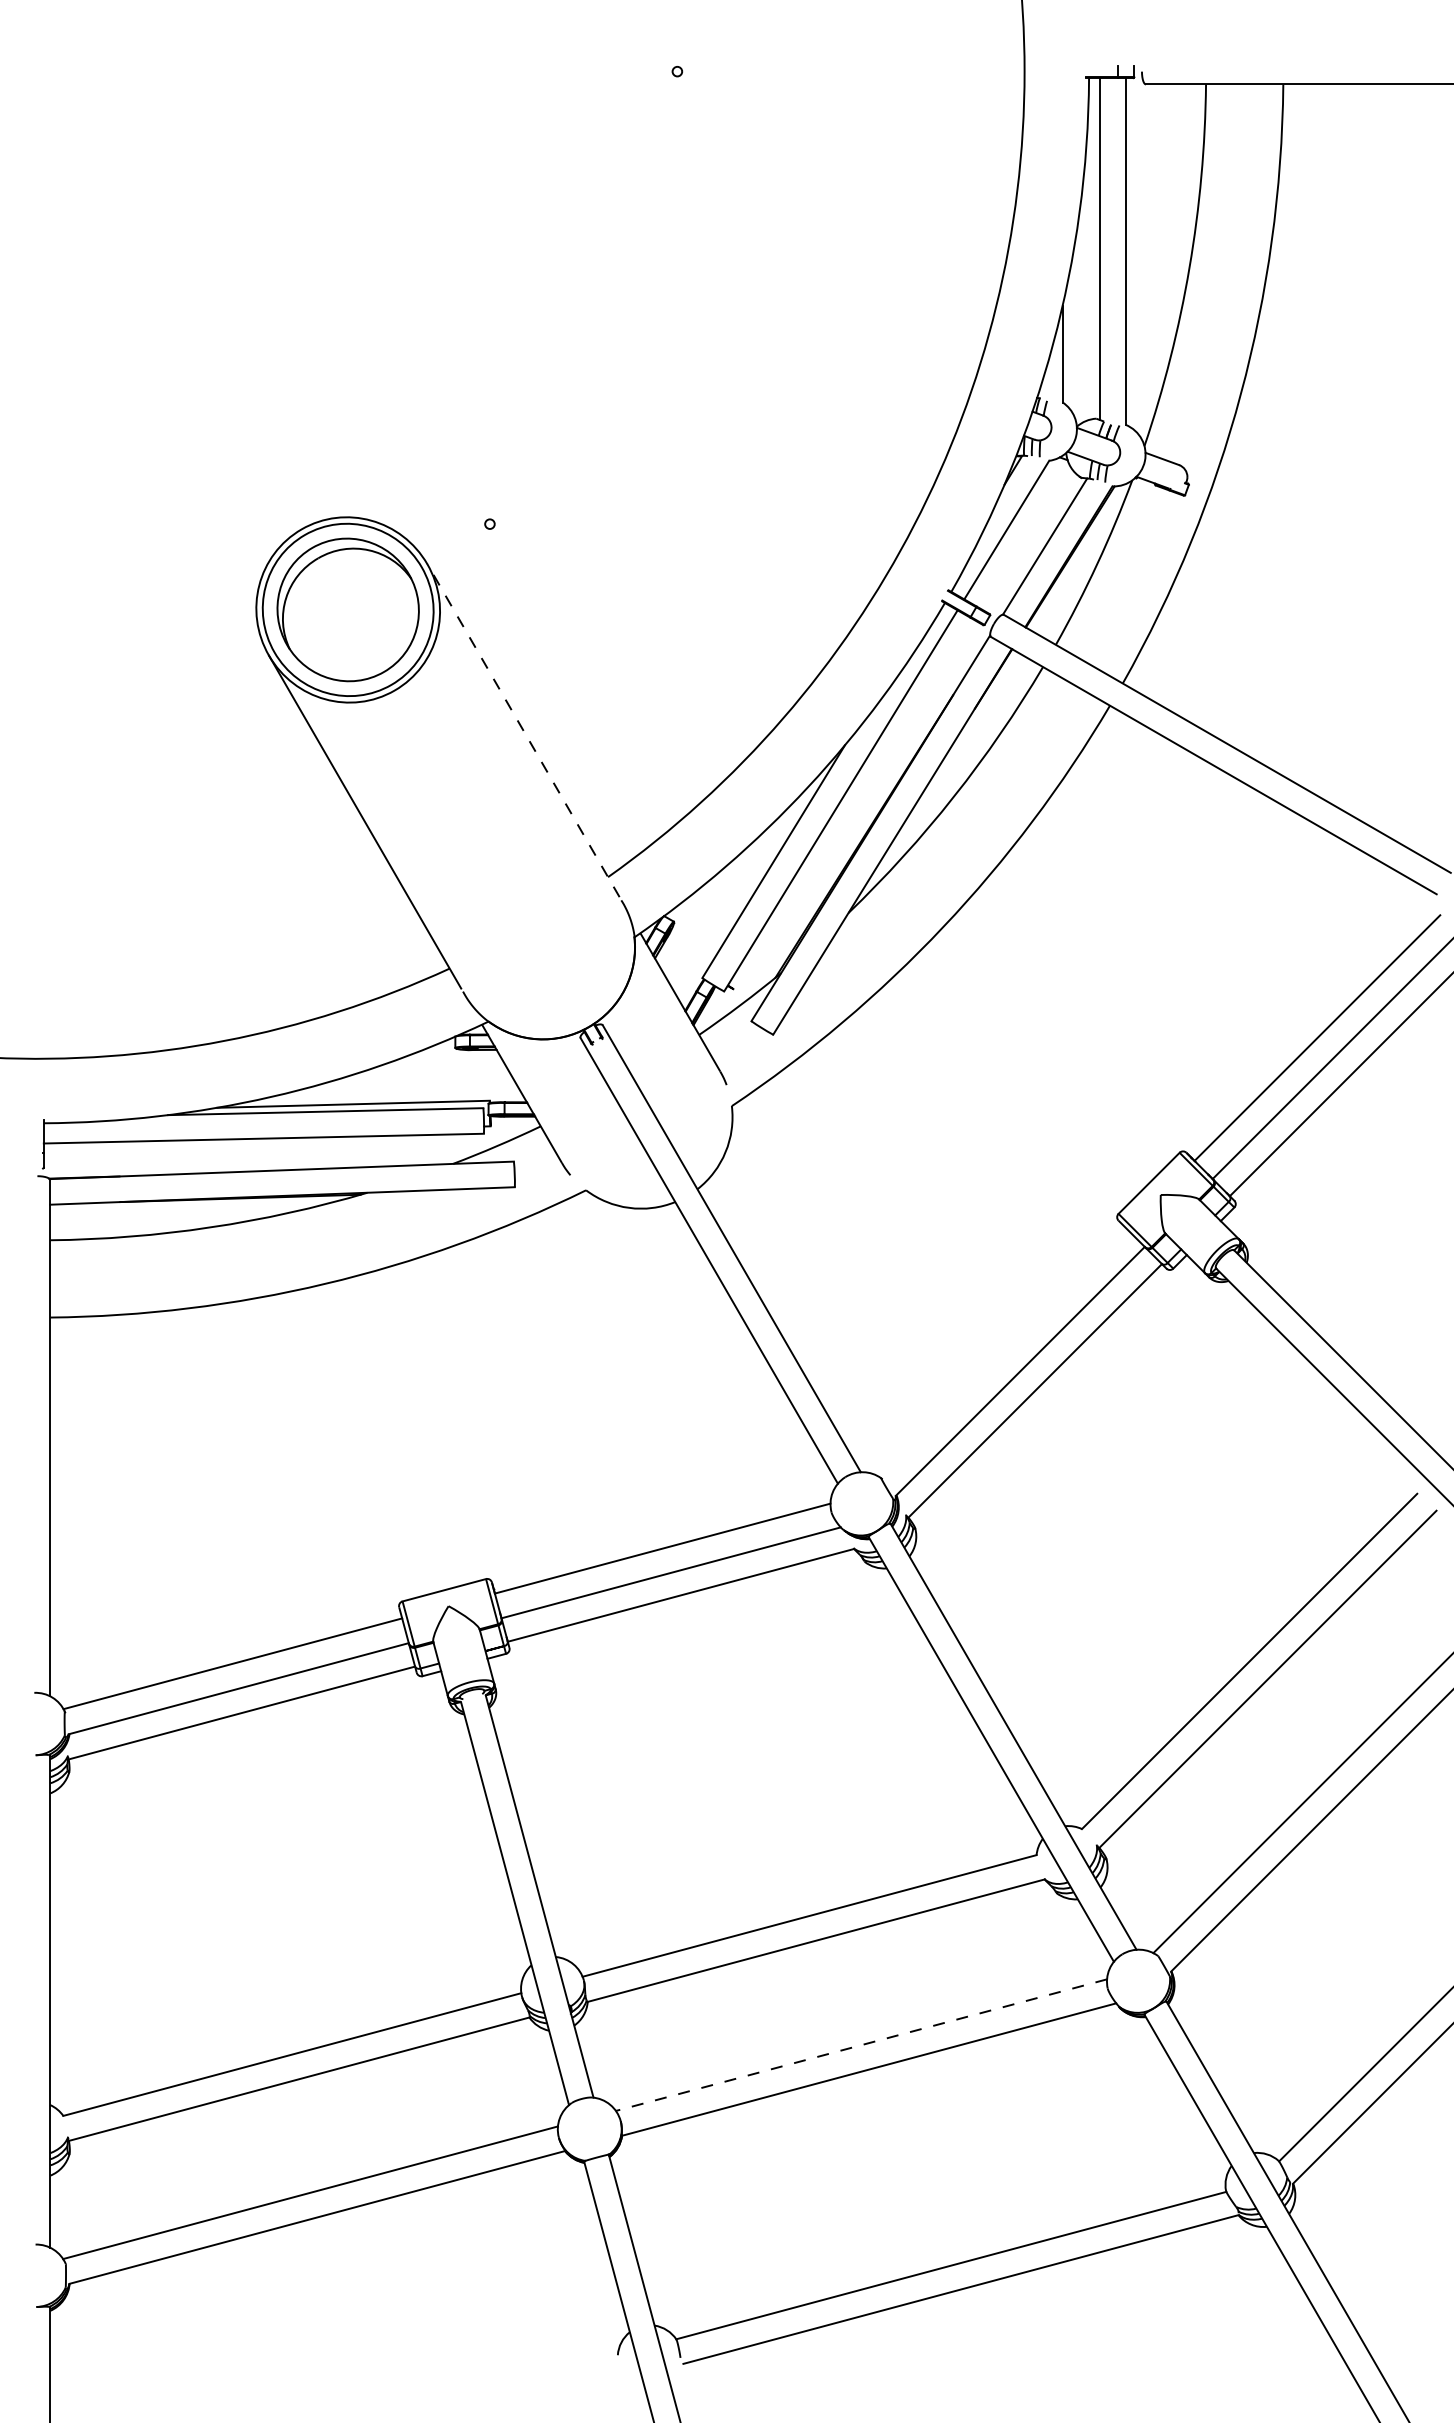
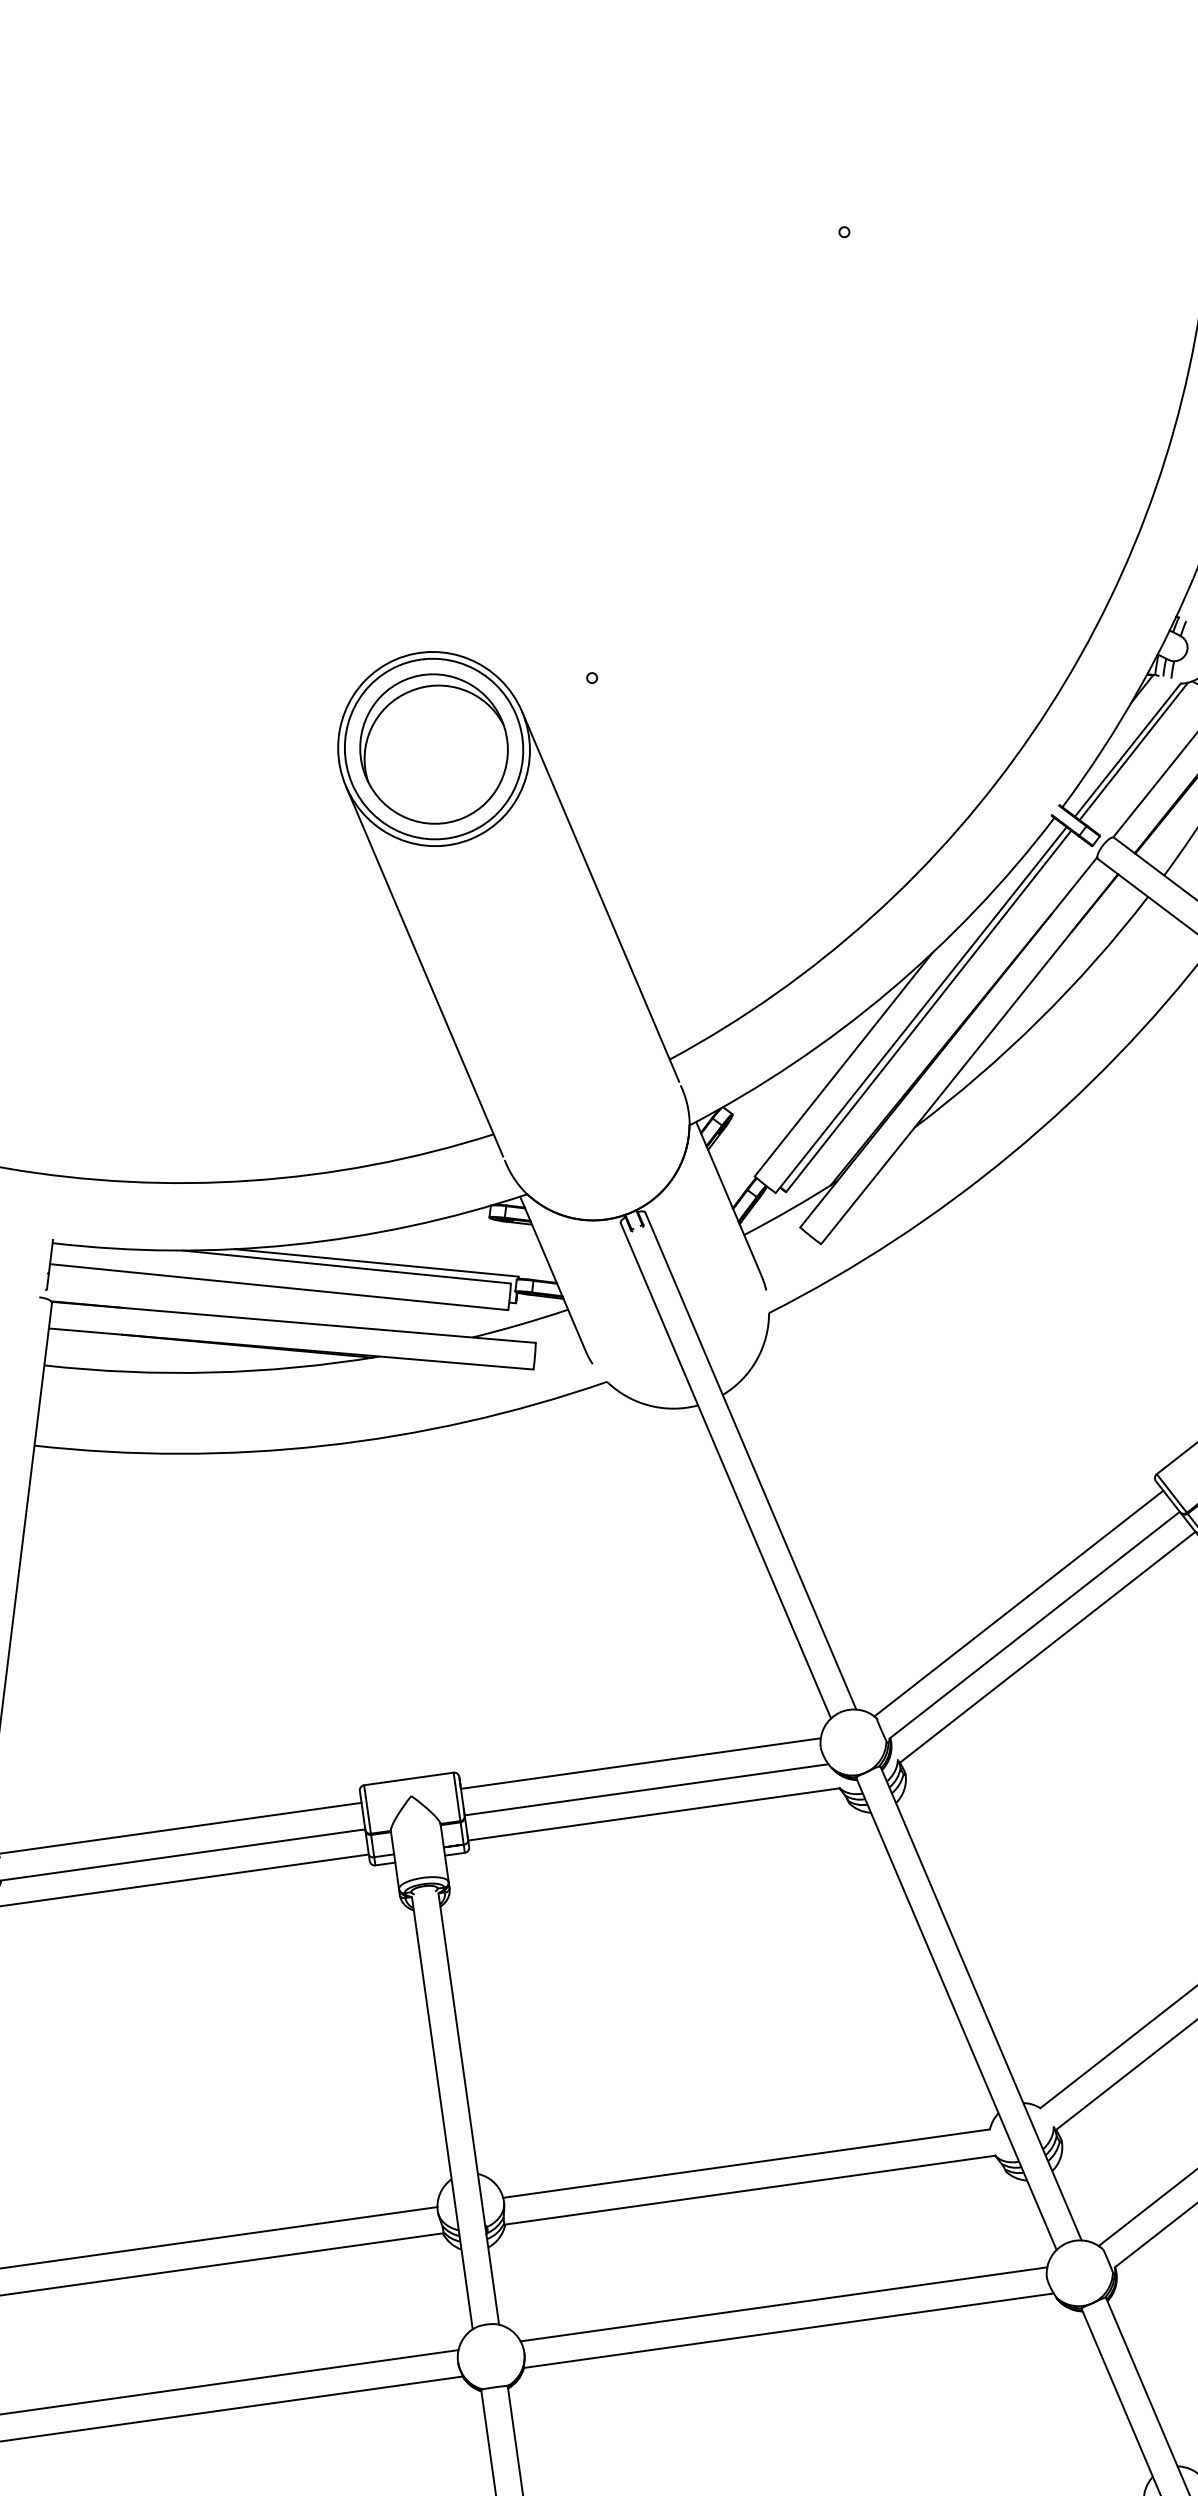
line: (1012, 530) -> (1133, 751), added
line: (523, 730) -> (600, 896), dashed -> solid
line: (847, 801) -> (927, 1011), added
line: (1002, 1352) -> (1018, 1603), added
line: (861, 2045) -> (783, 2304), dashed -> solid

